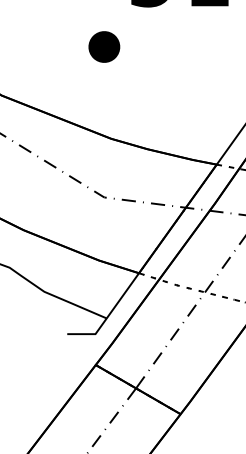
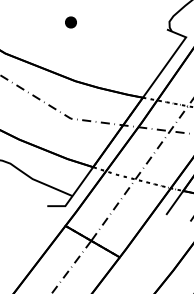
part: (103, 47) -> (70, 22), size x0.6

